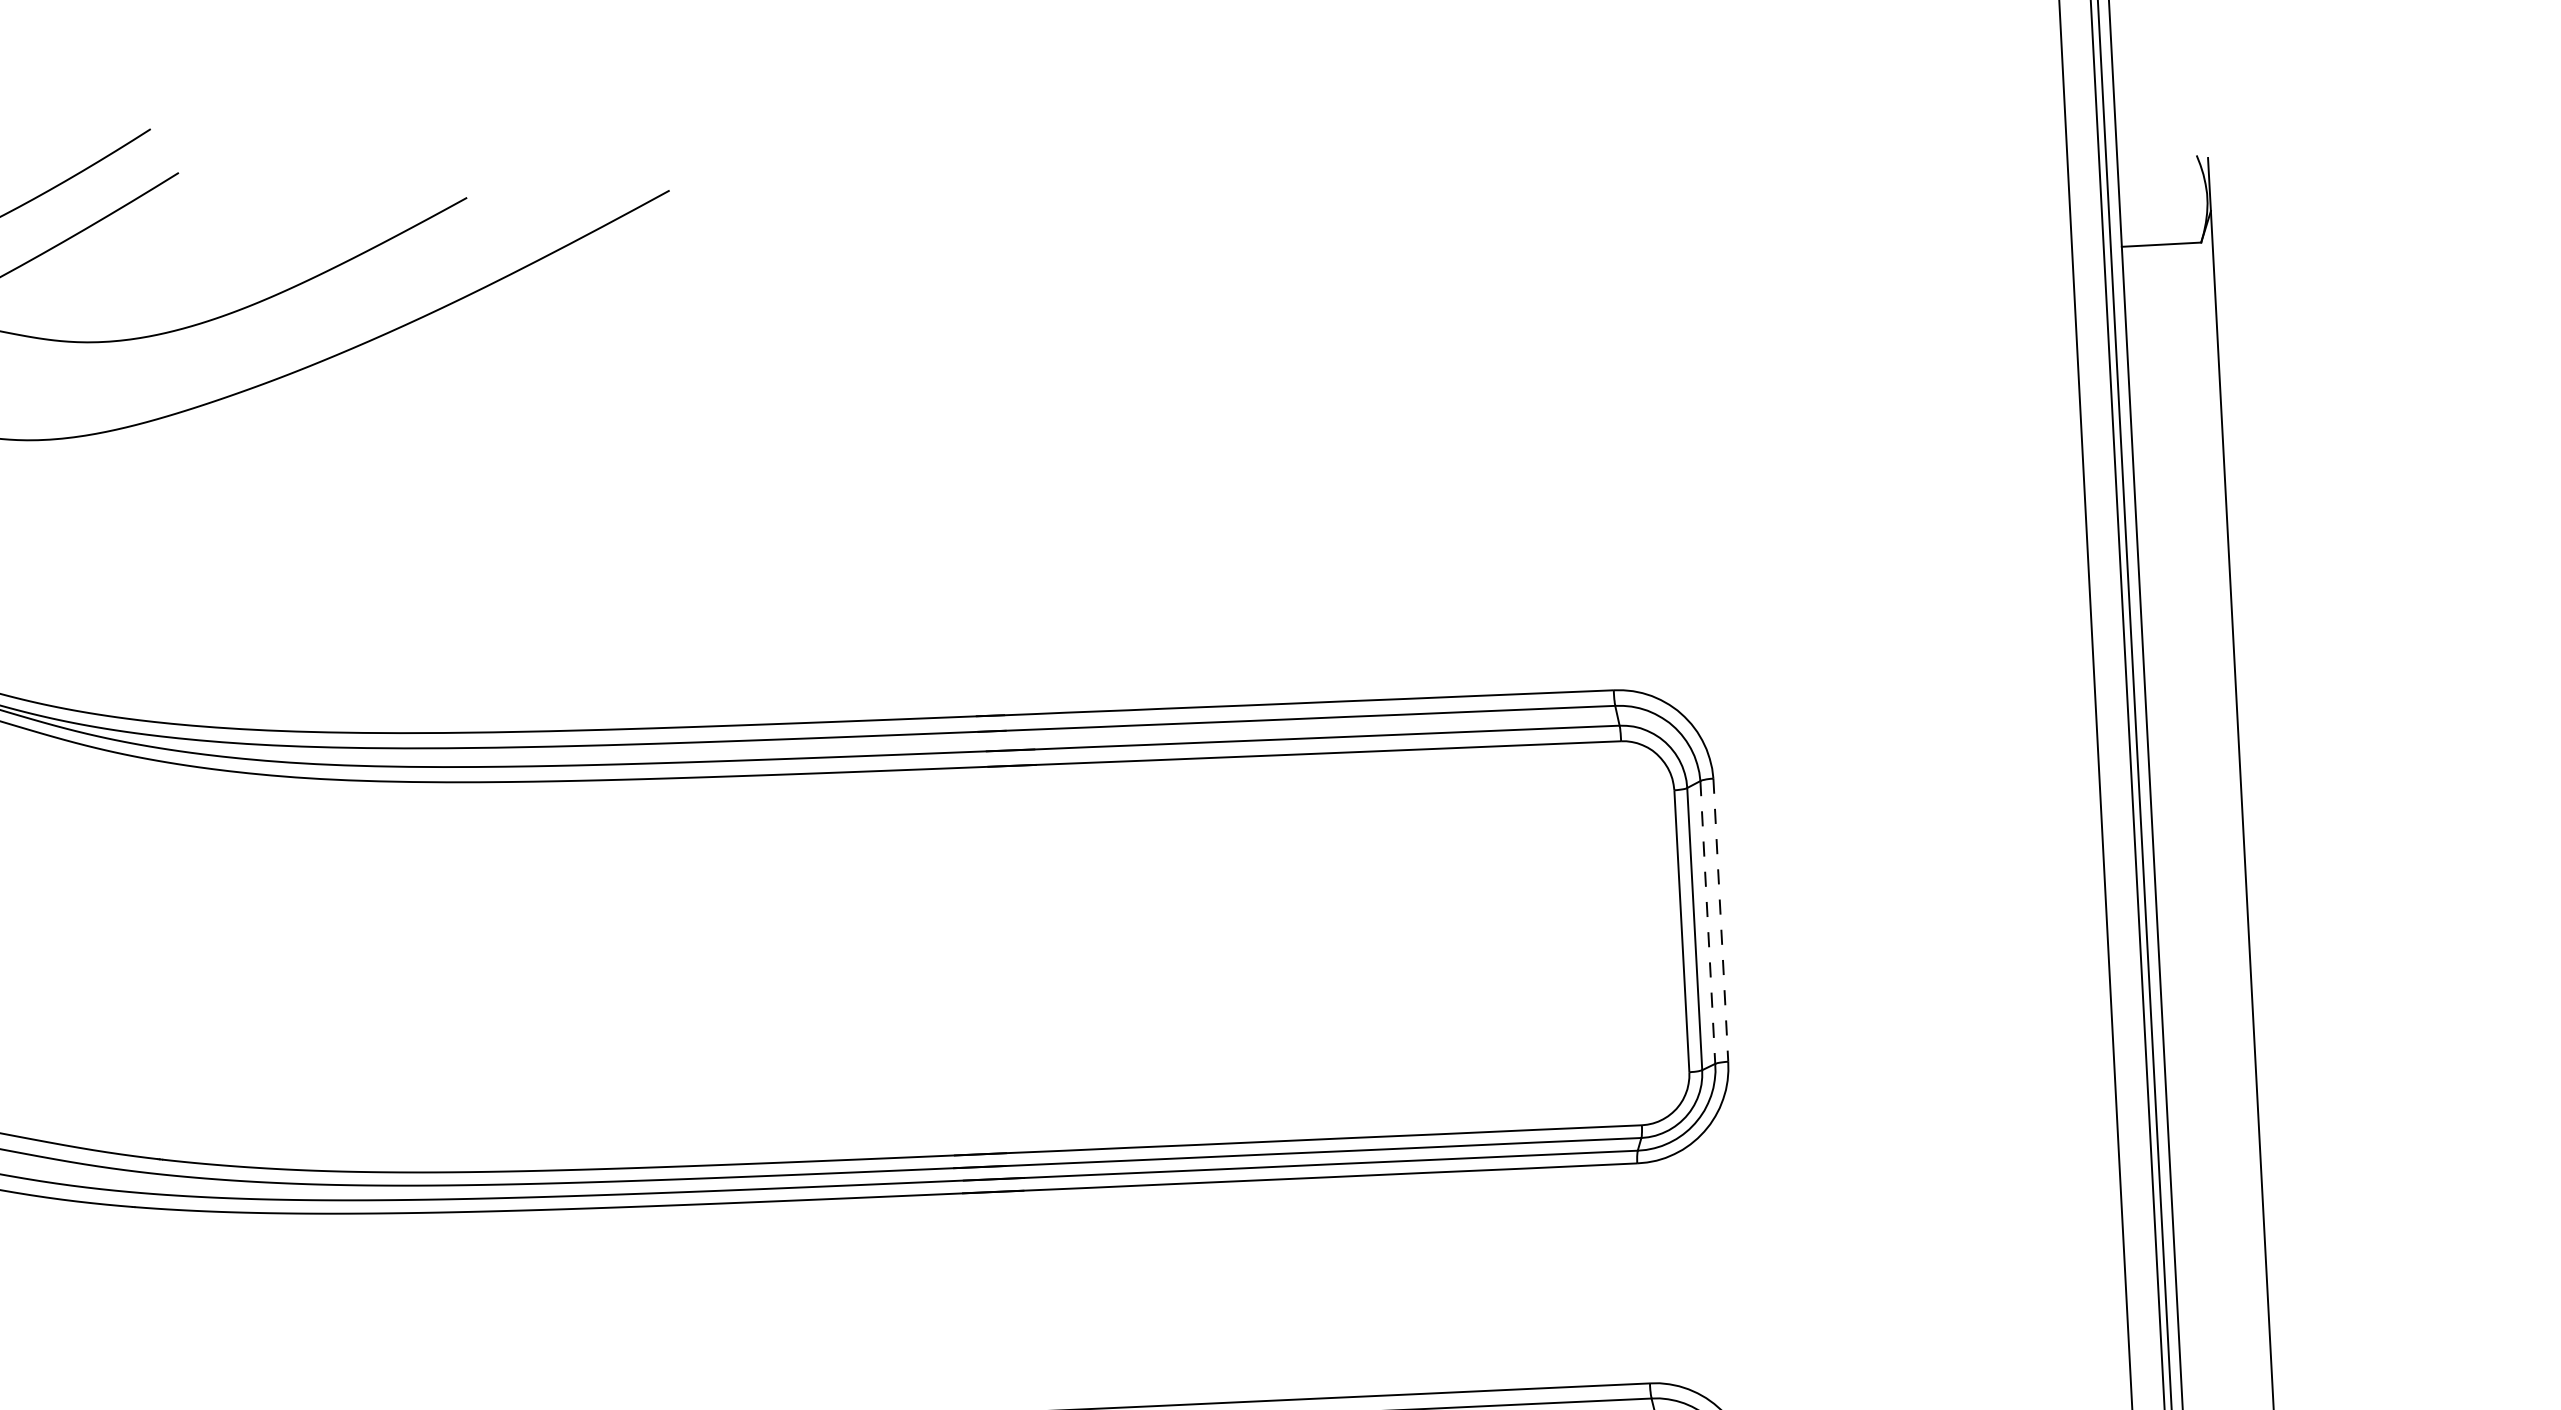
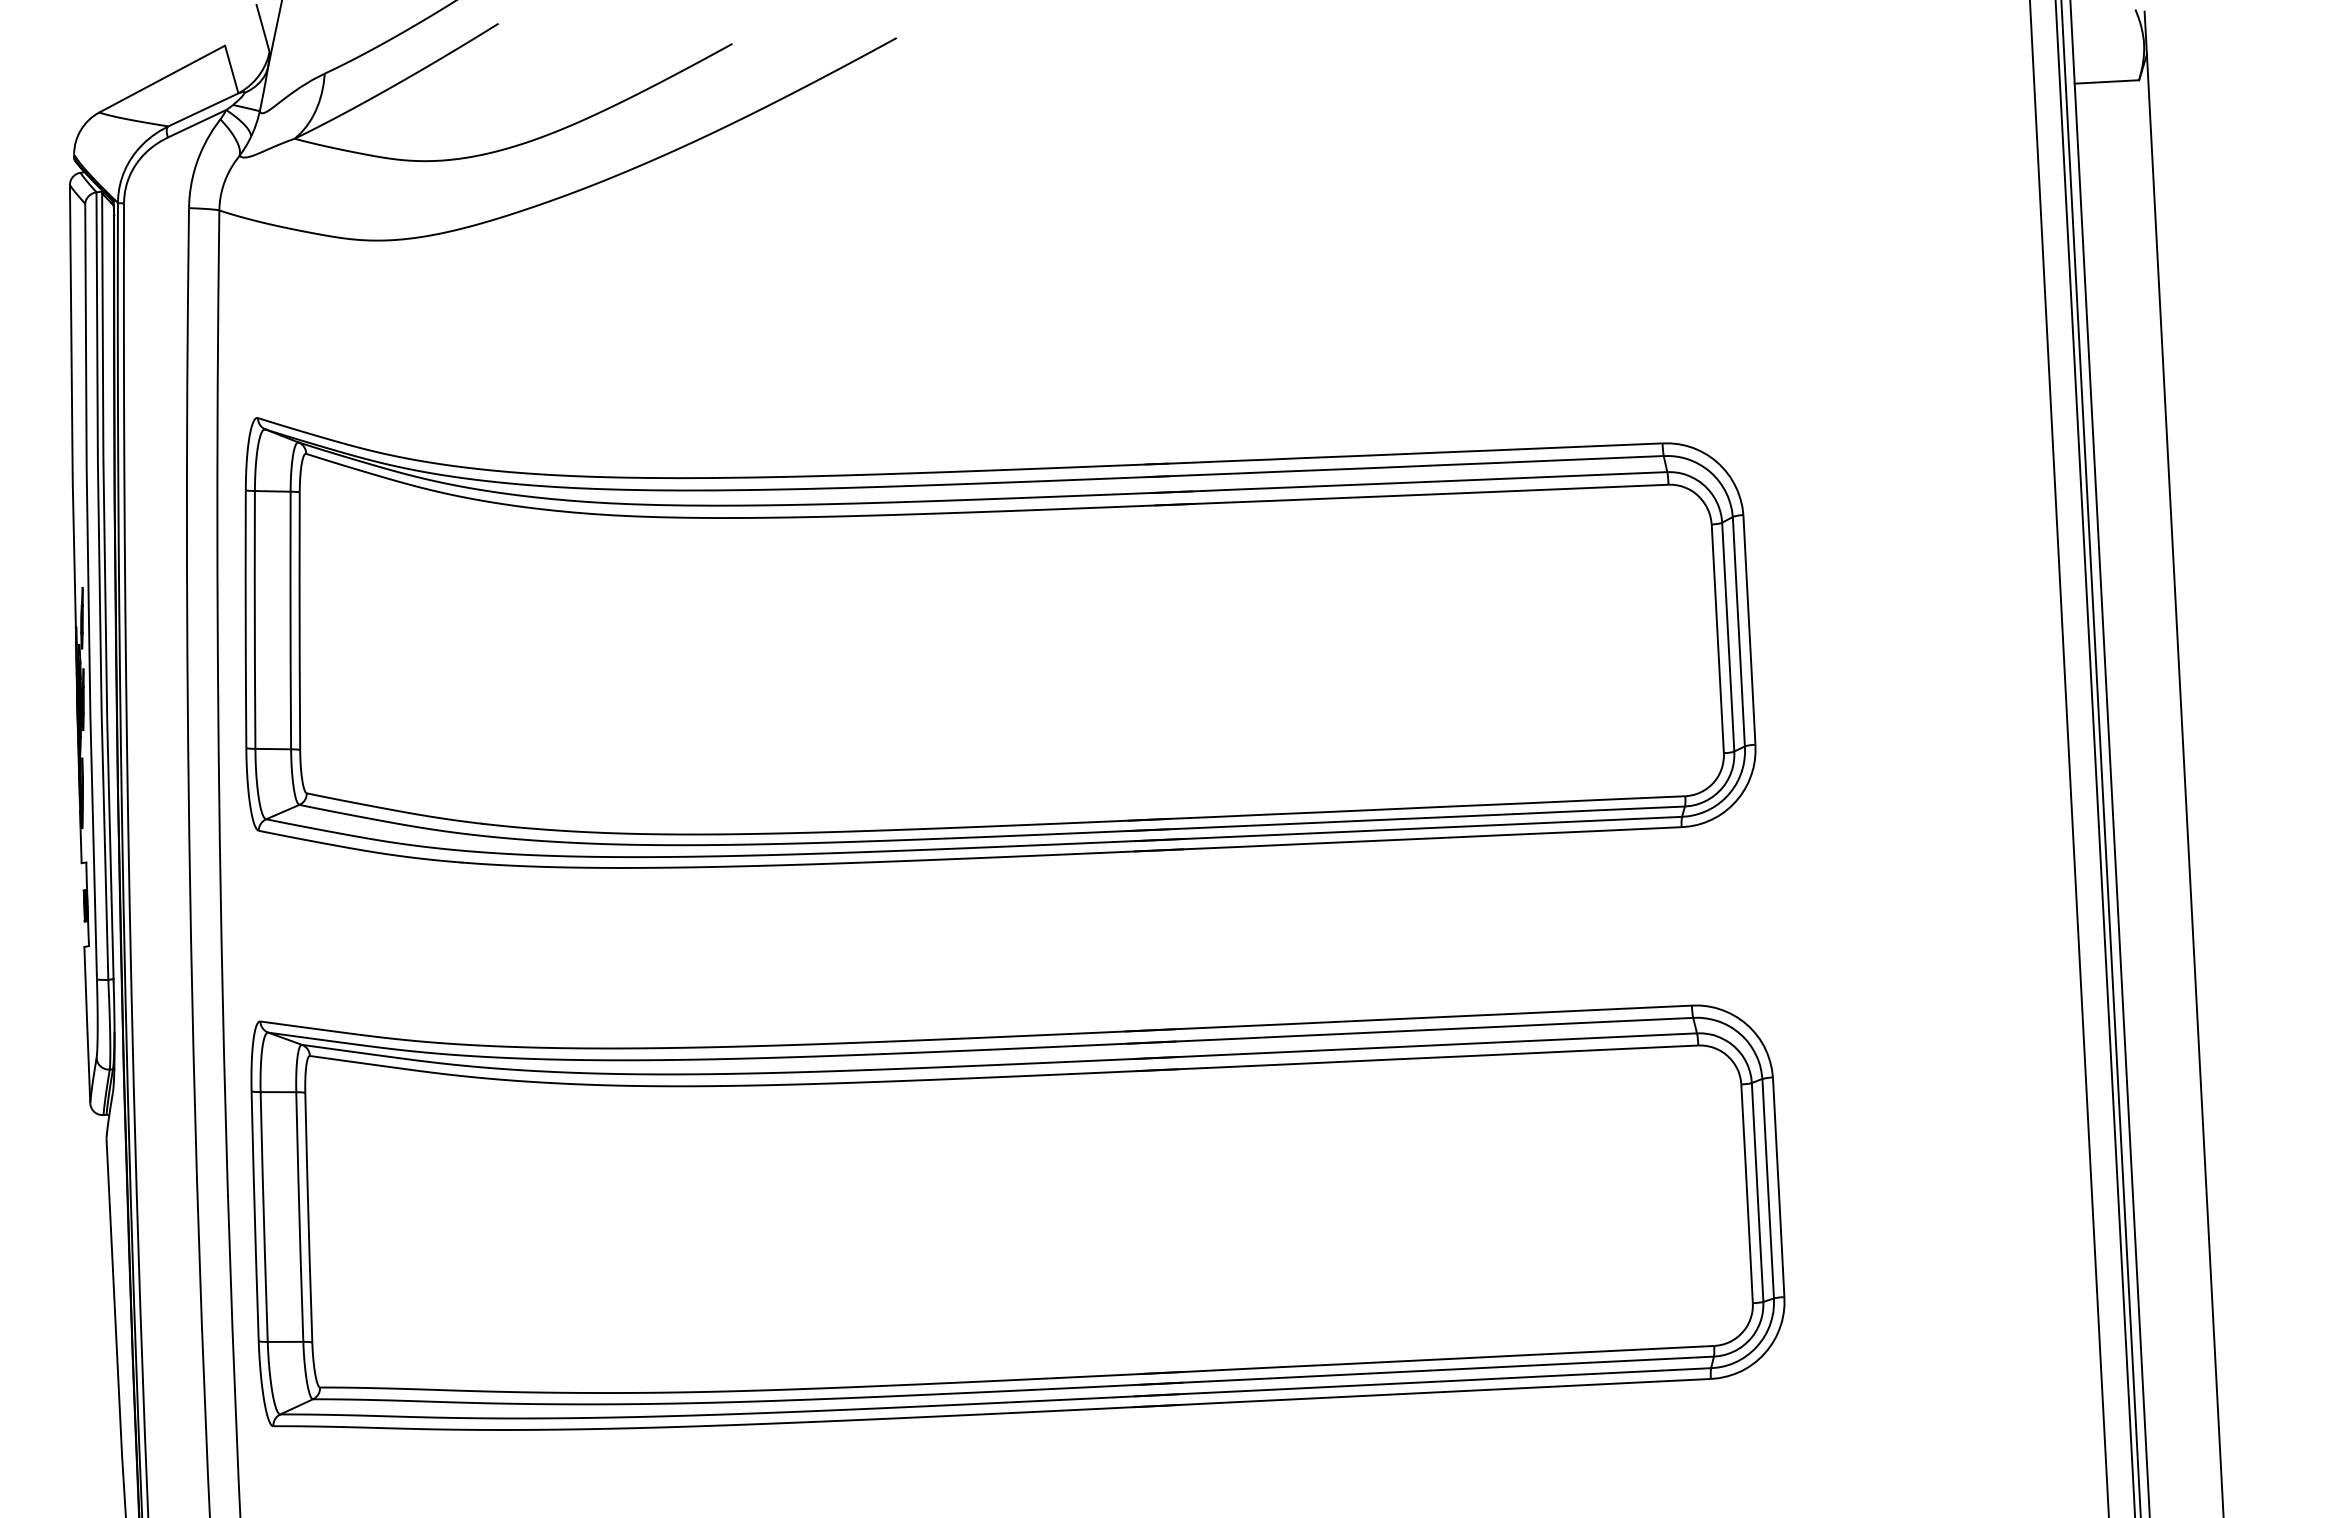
line: (1720, 920) -> (1749, 630), dashed -> solid
line: (1707, 922) -> (1738, 631), dashed -> solid

